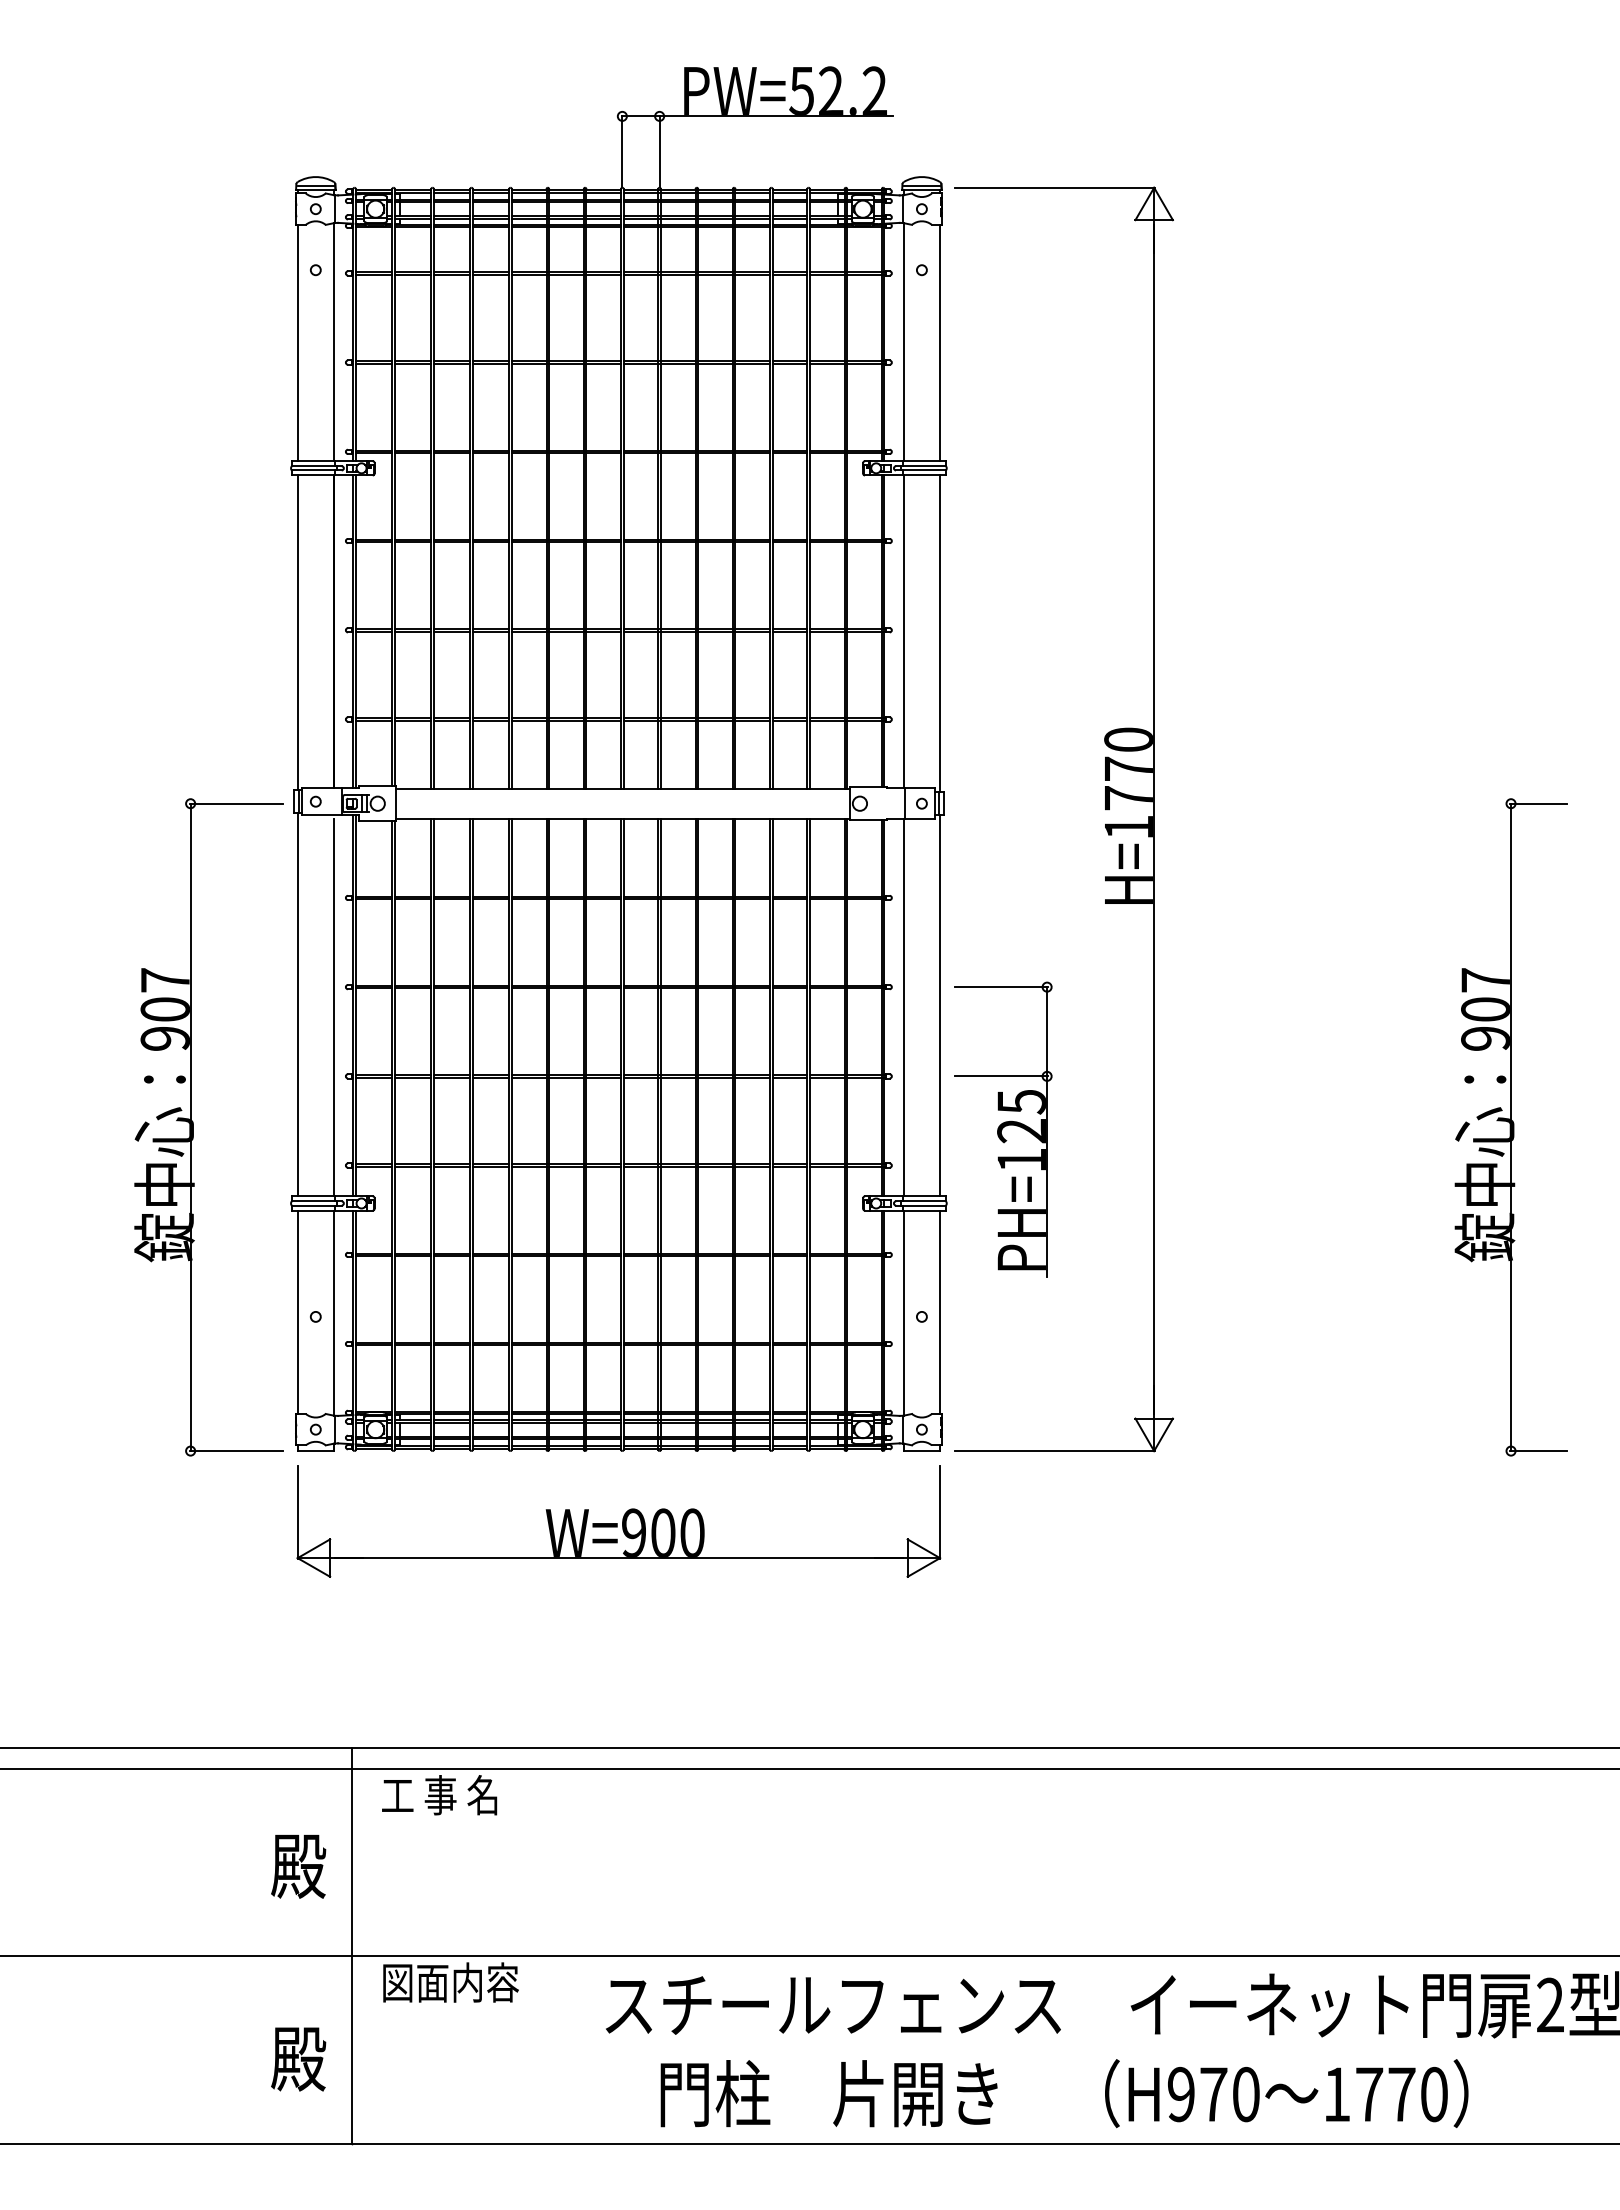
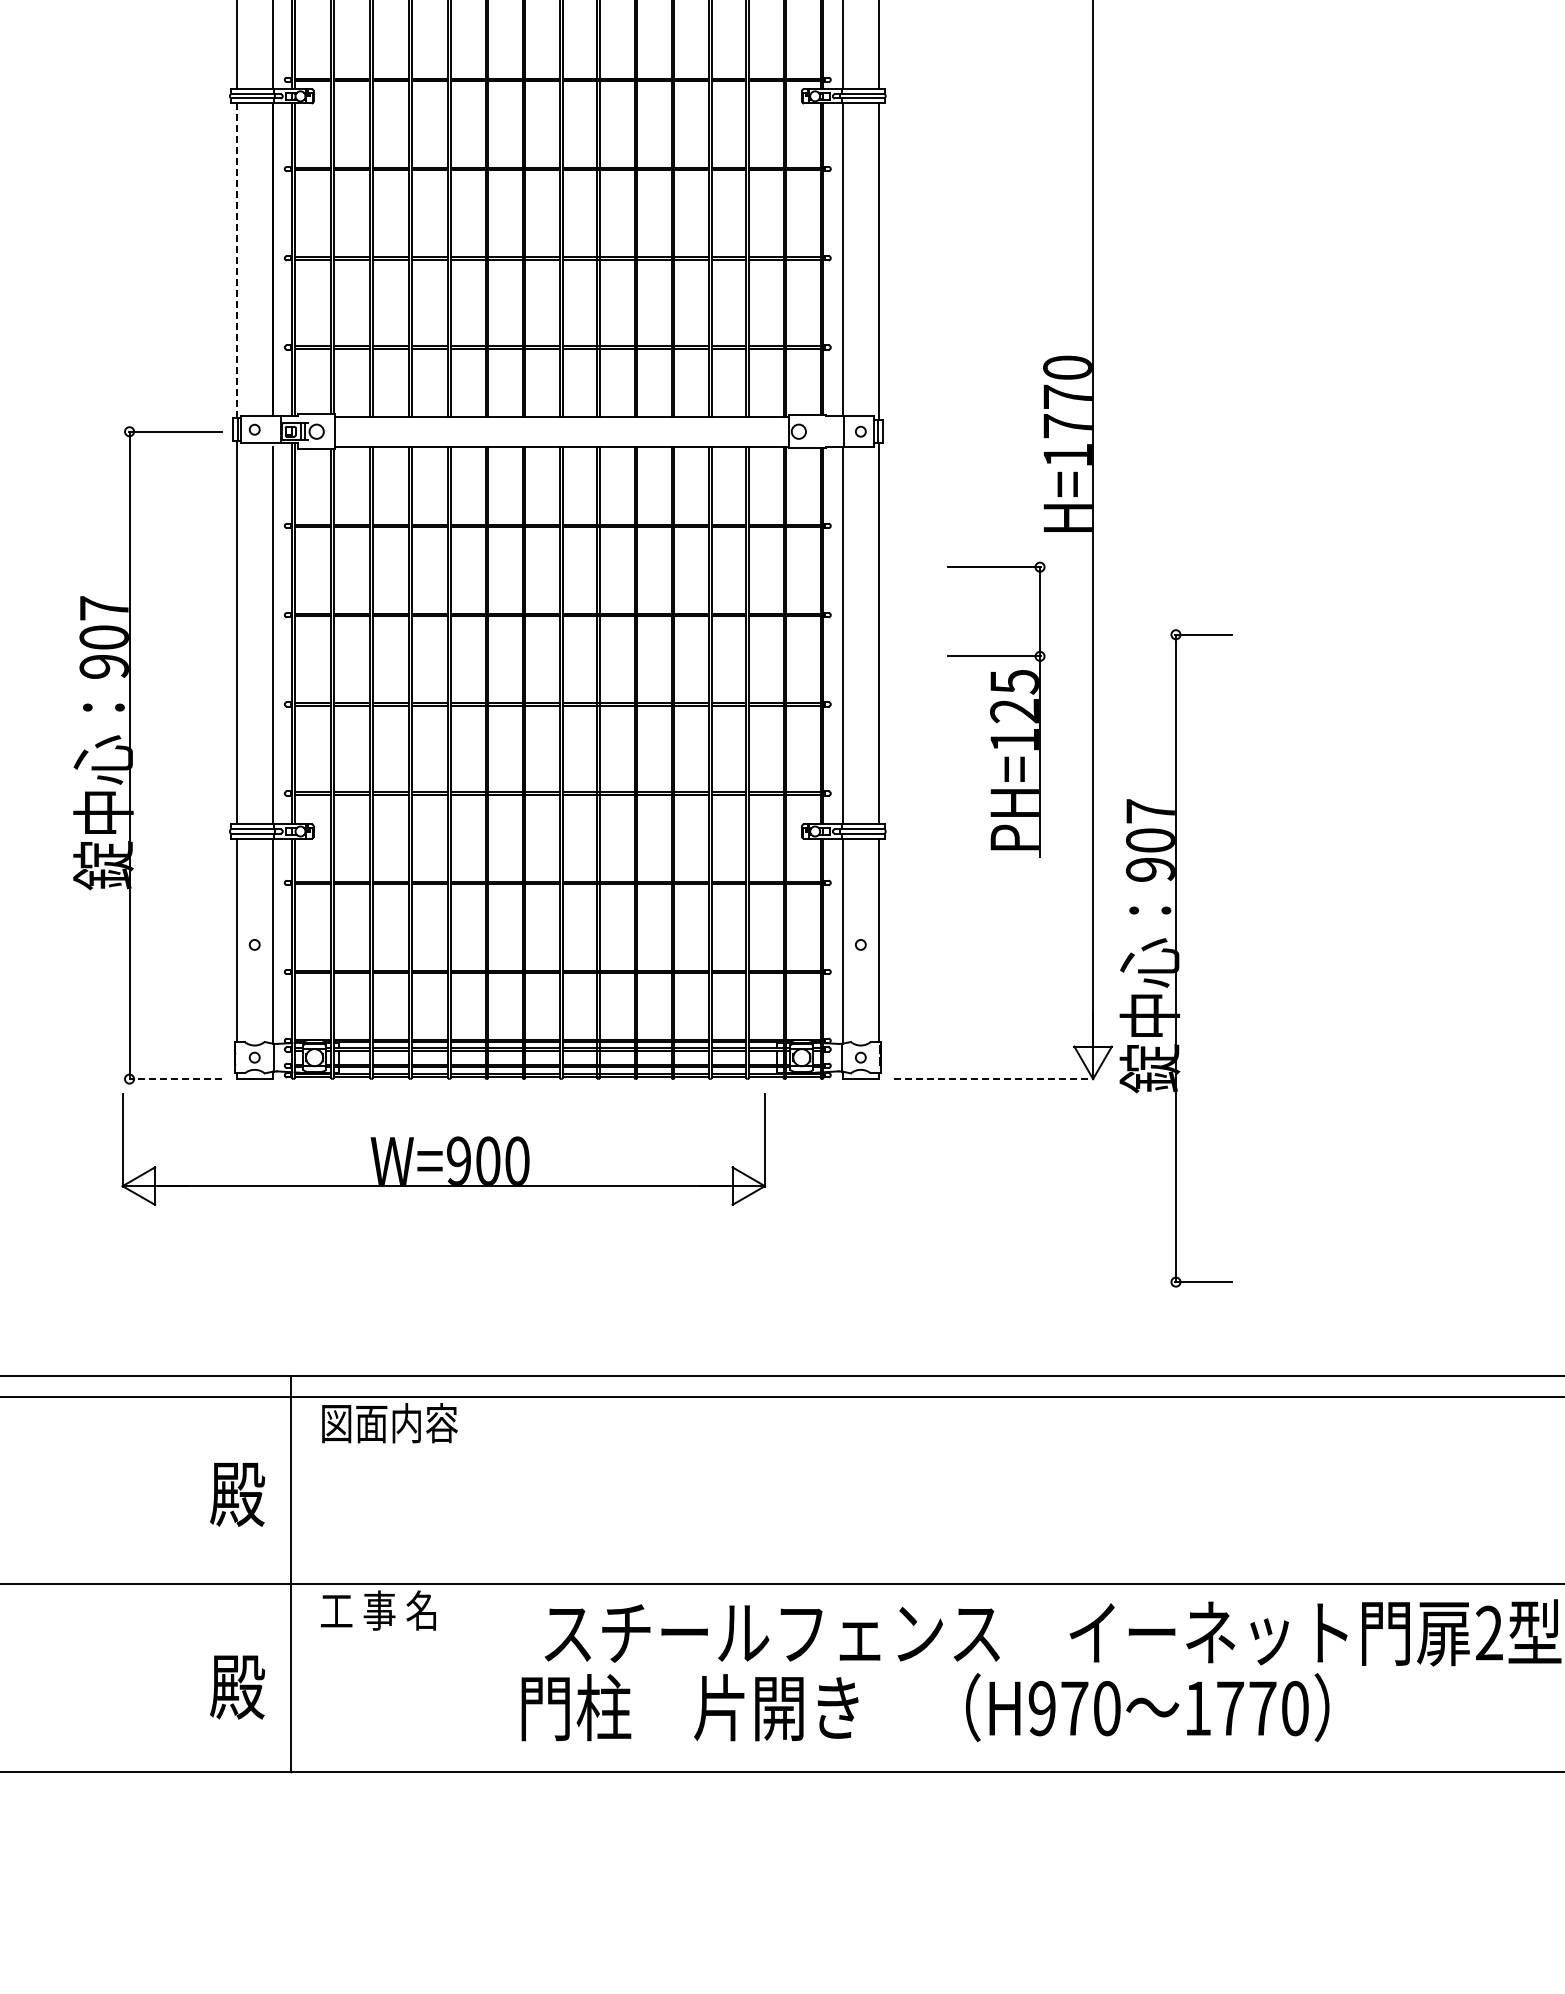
line: (297, 632) -> (236, 260), solid -> dashed
part: (1510, 1127) -> (1175, 958), moved
part: (1003, 1129) -> (996, 709), moved
line: (235, 1451) -> (174, 1079), solid -> dashed
line: (1054, 1451) -> (993, 1079), solid -> dashed
part: (618, 1521) -> (443, 1149), moved
text: (450, 1795) -> (389, 1423), 工 事 名 -> 図面内容
text: (450, 1982) -> (389, 1610), 図面内容 -> 工 事 名
text: (1064, 2093) -> (925, 1707), moved

